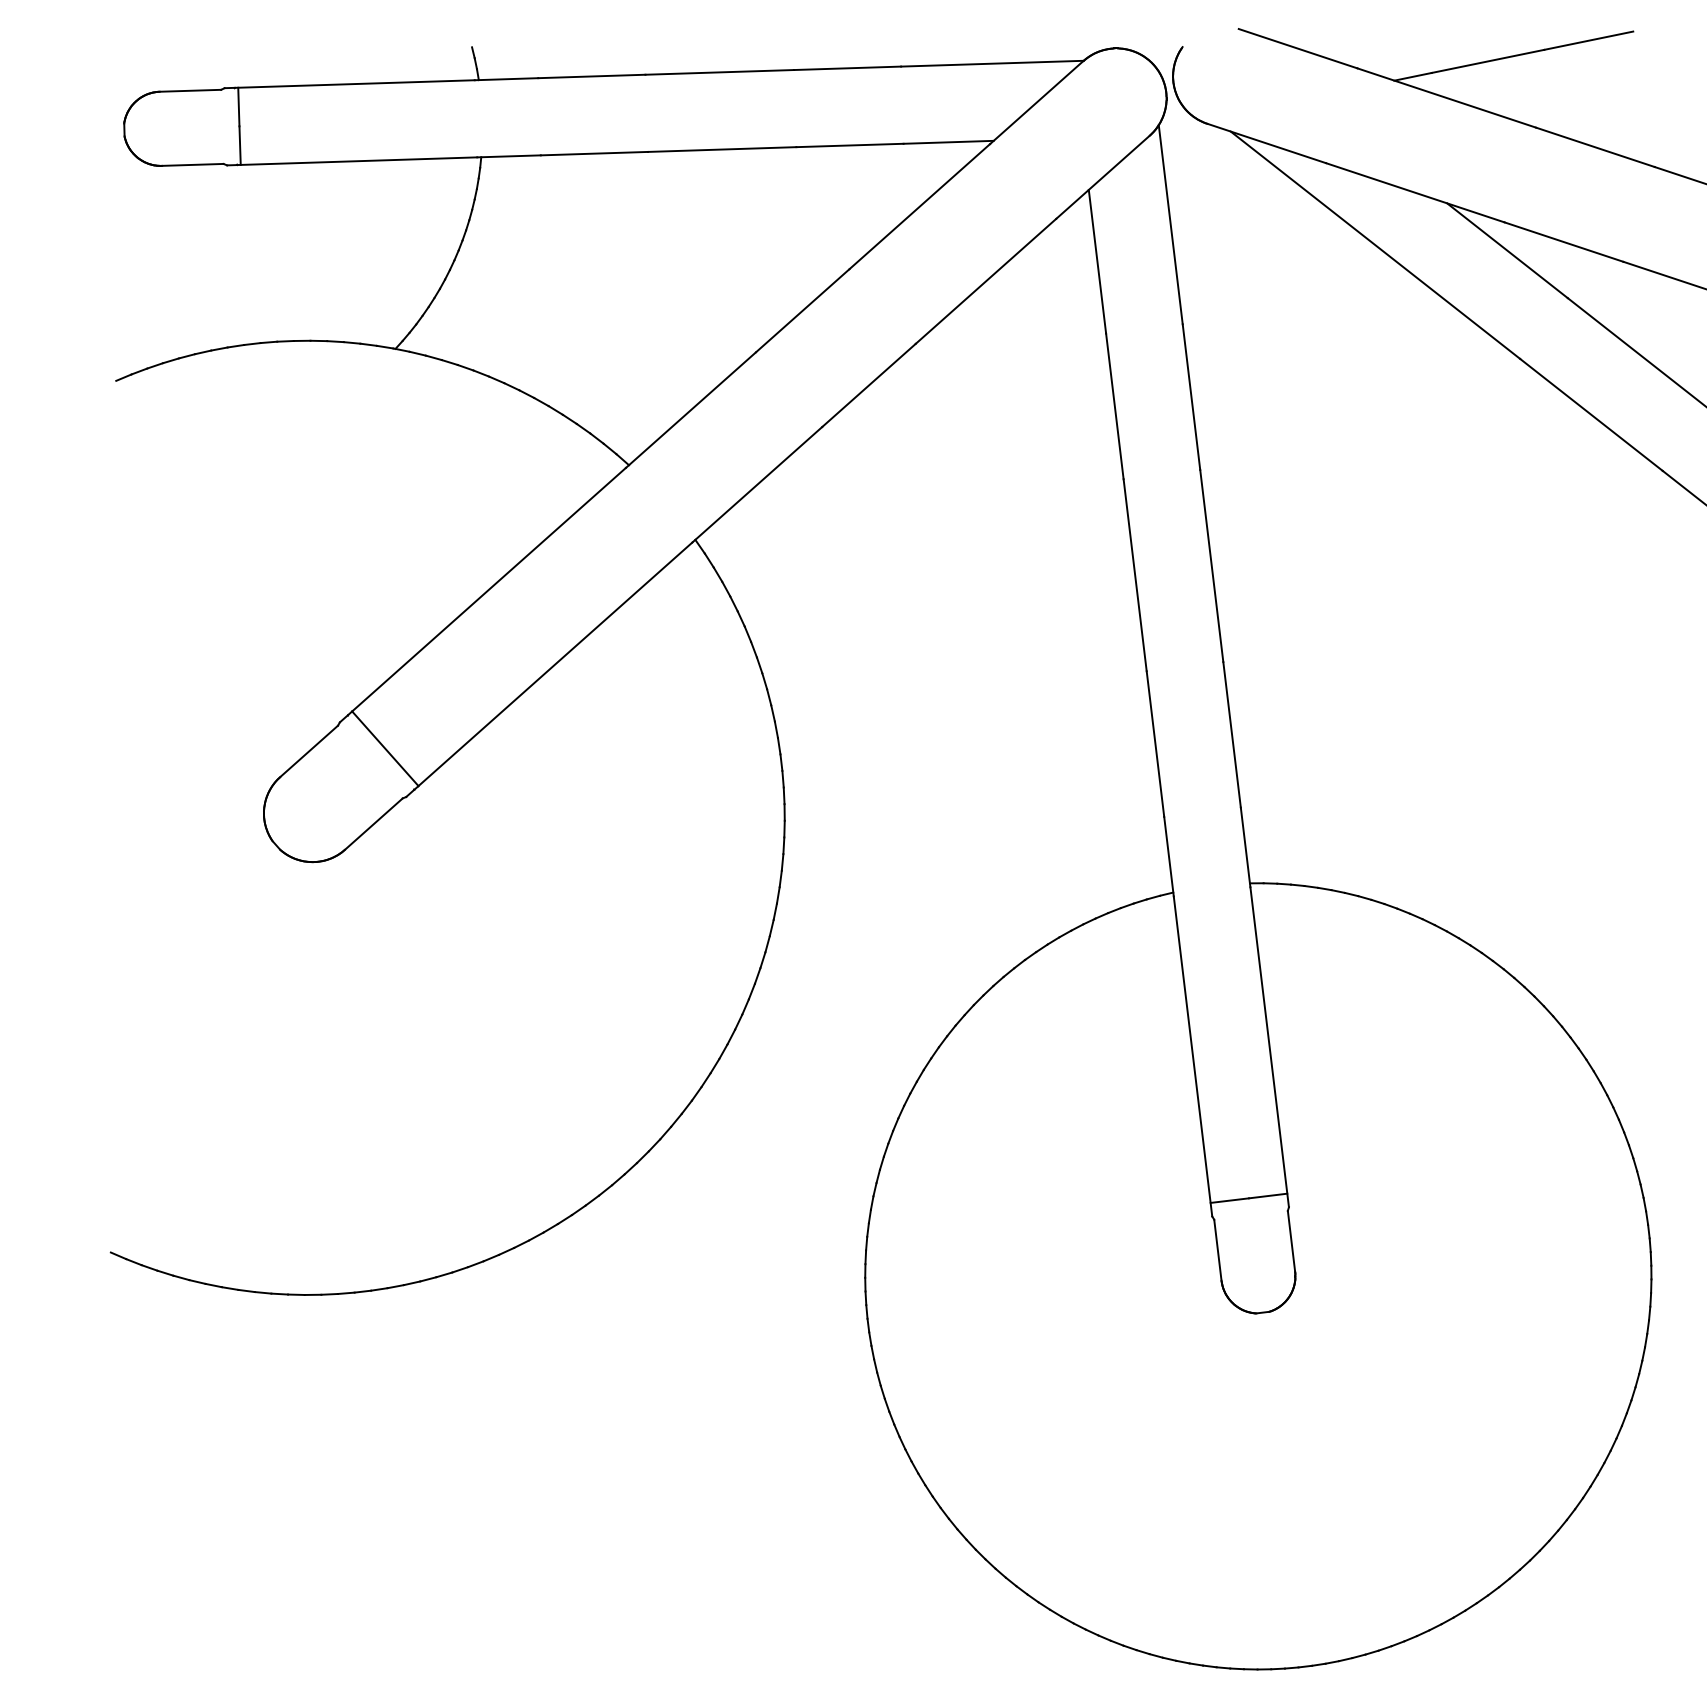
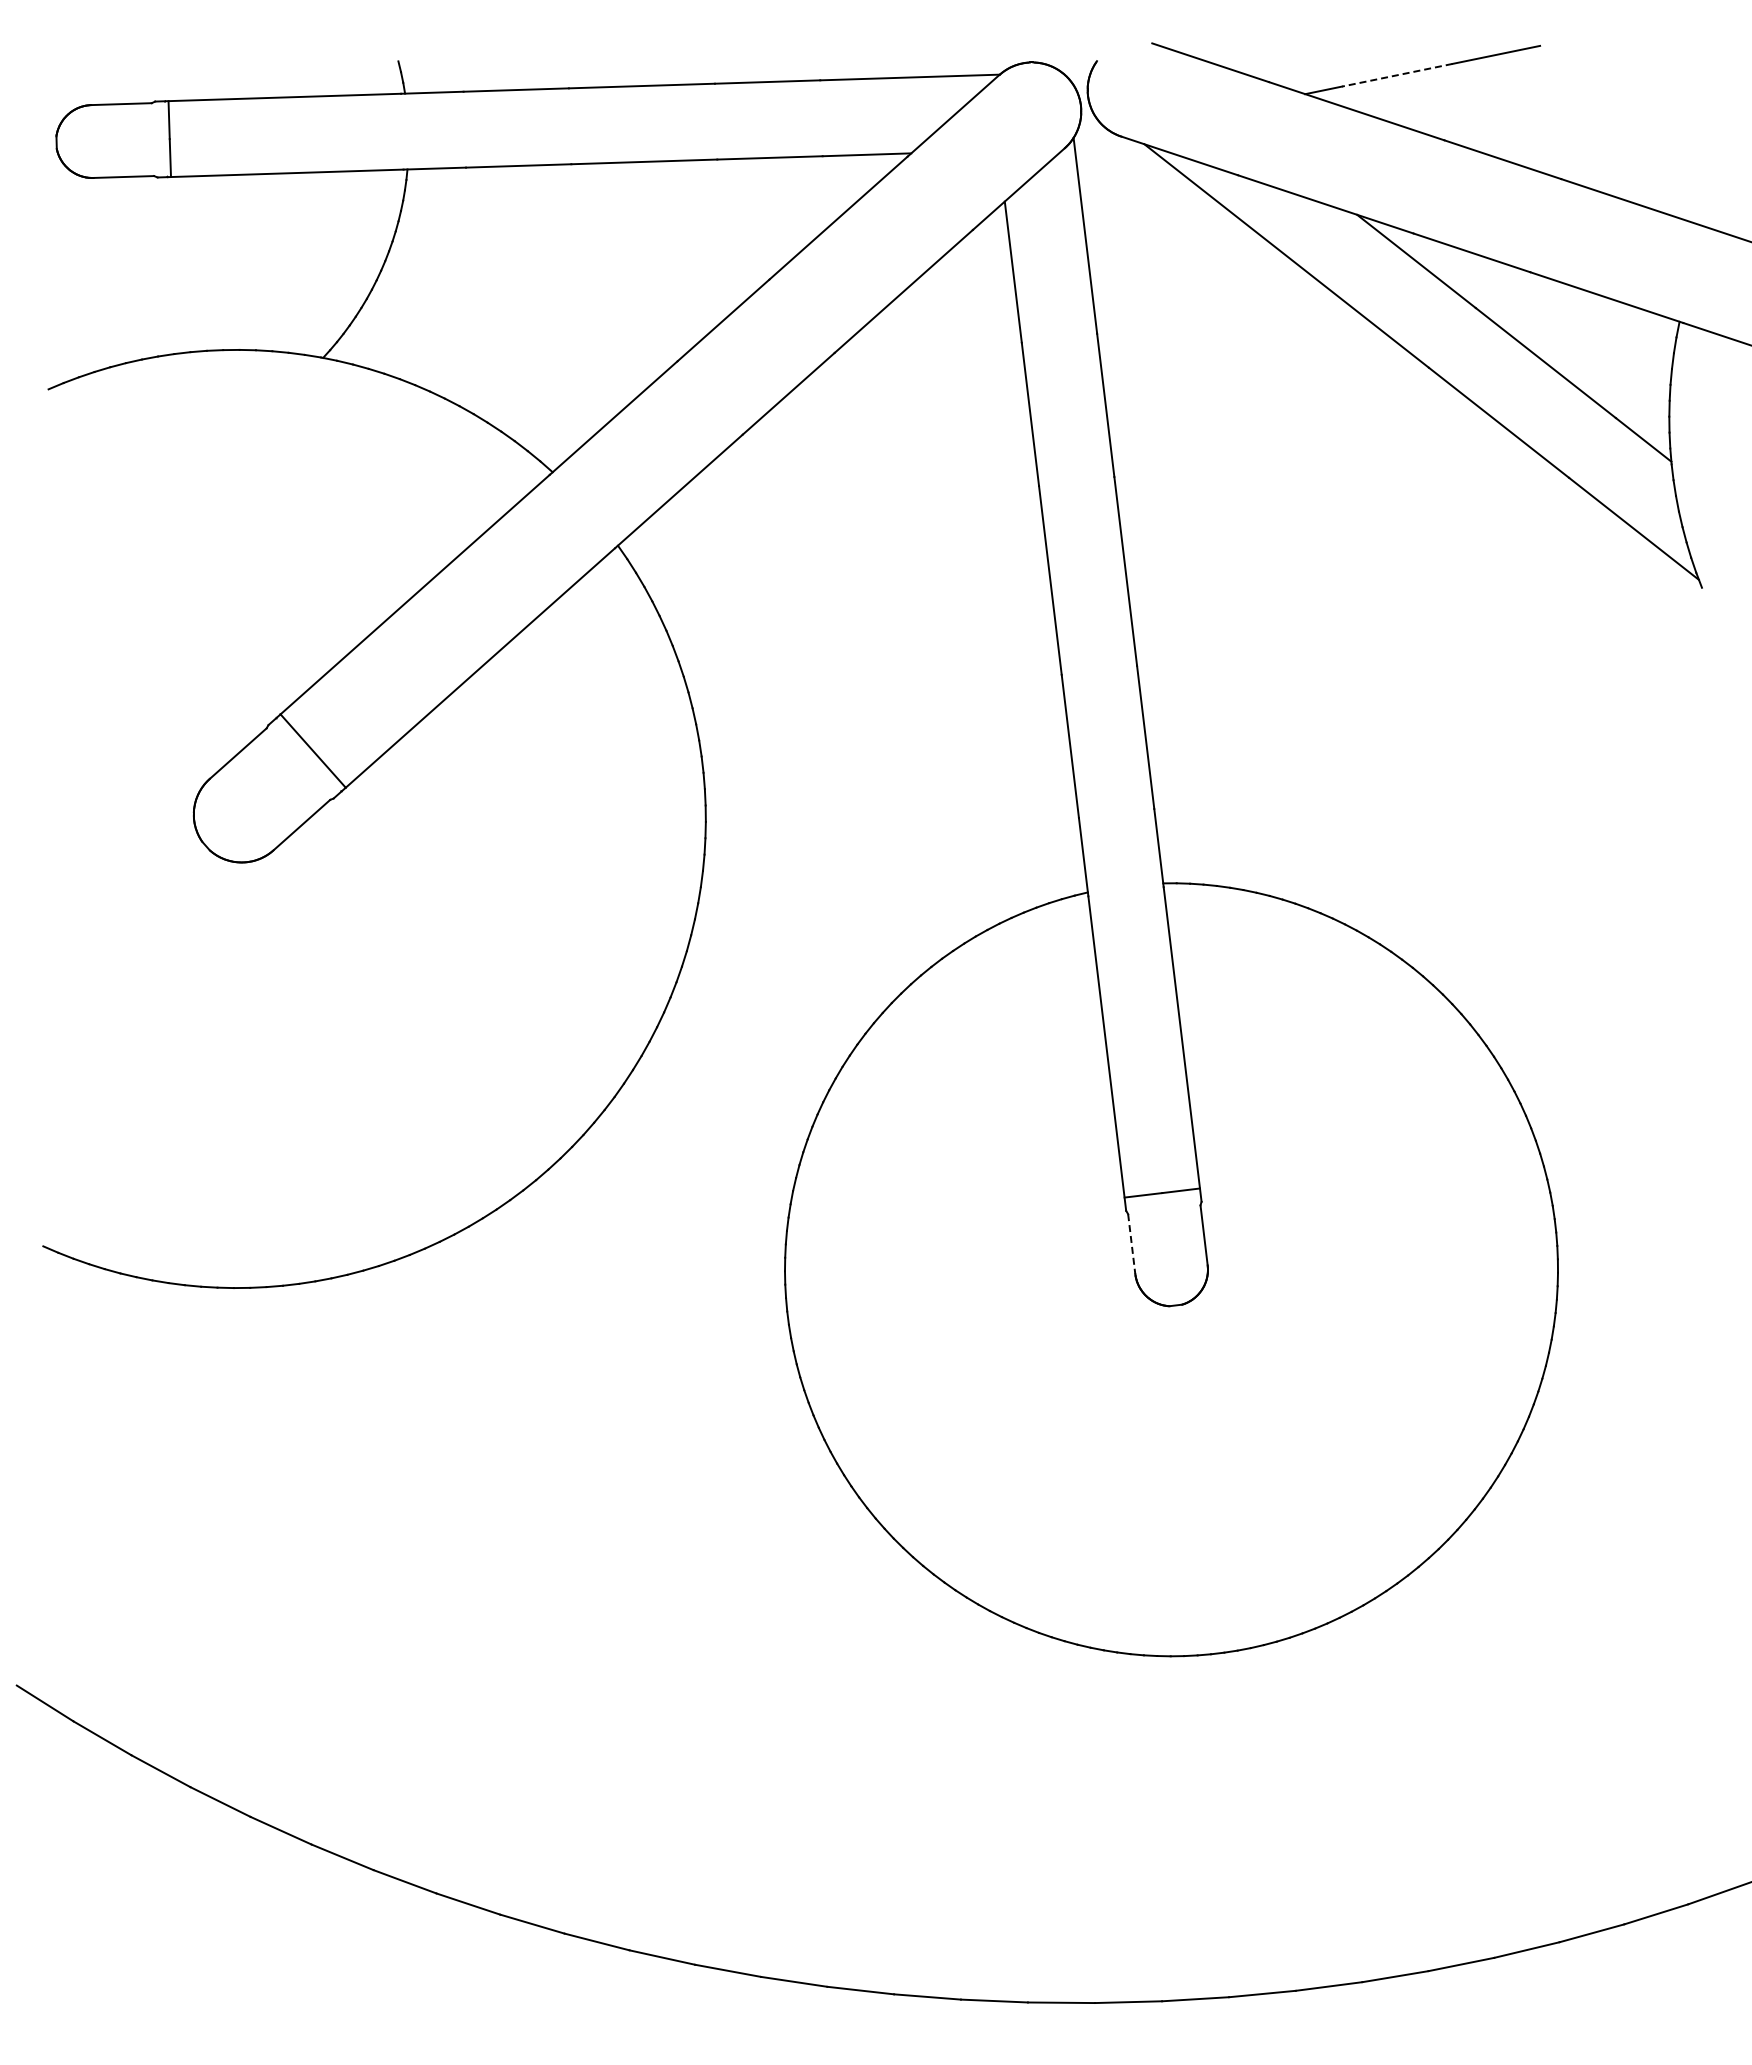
line: (1487, 61) -> (1396, 75), solid -> dashed
line: (1217, 1250) -> (1131, 1244), solid -> dashed

